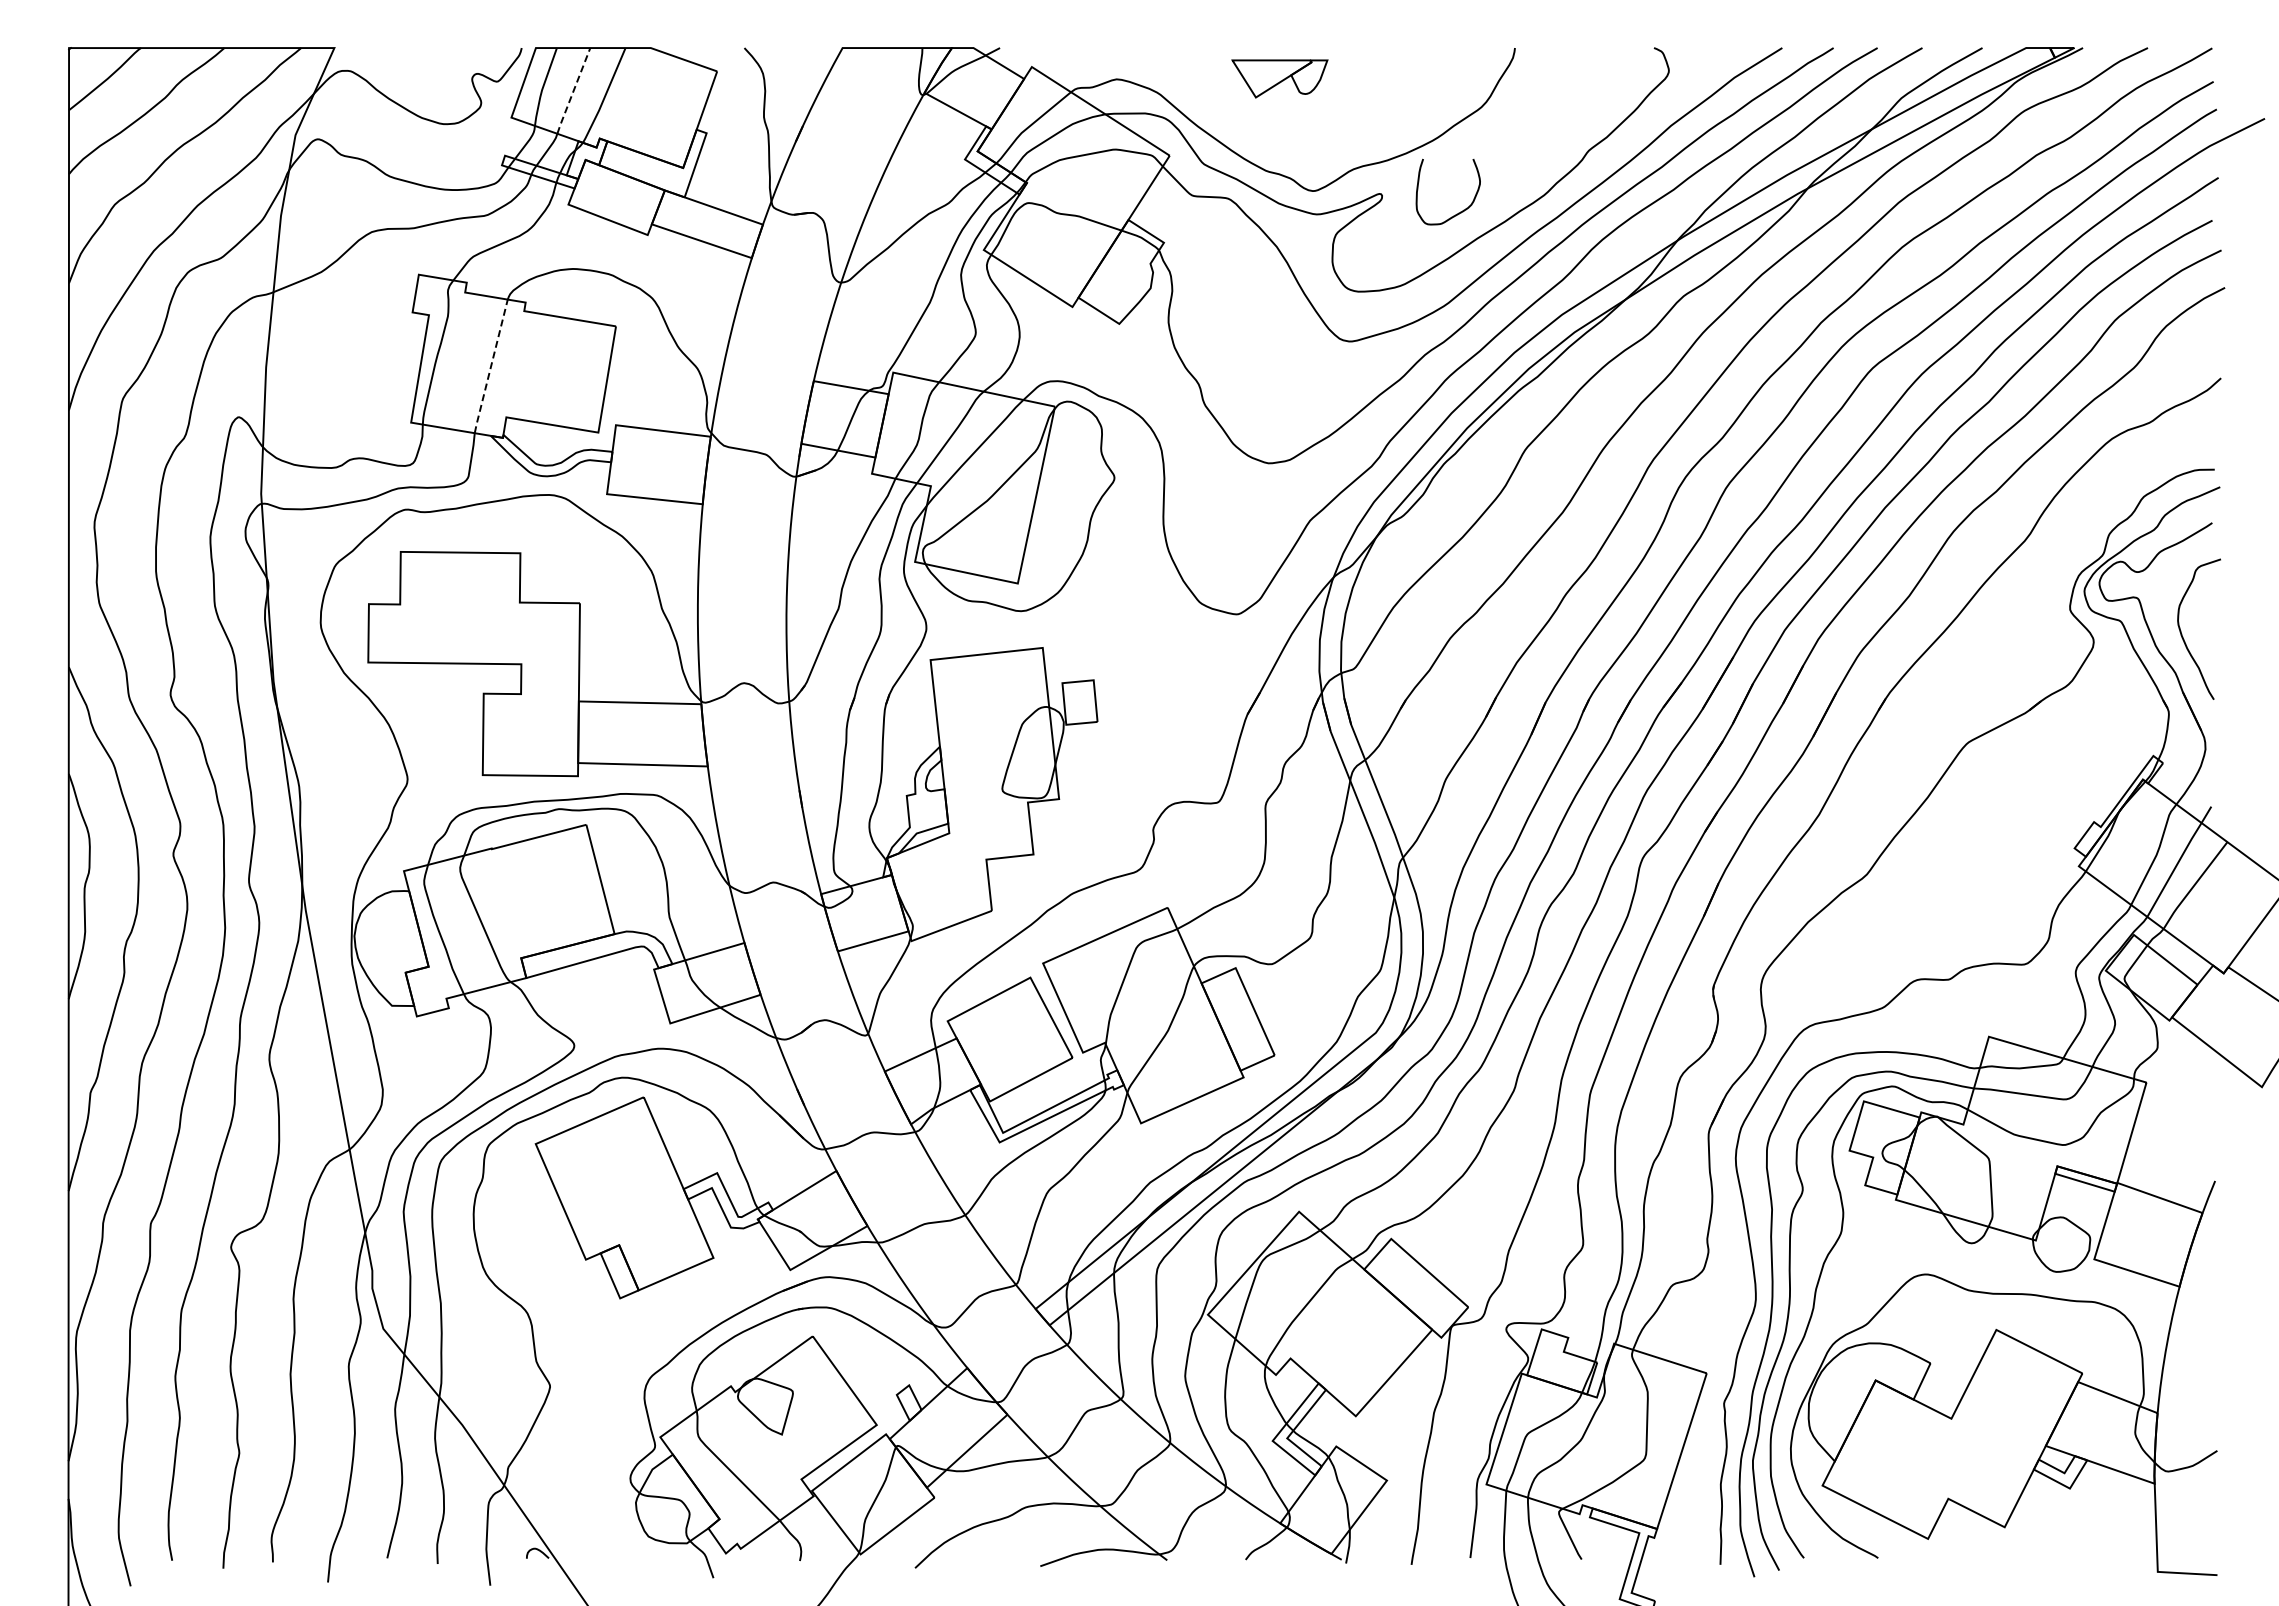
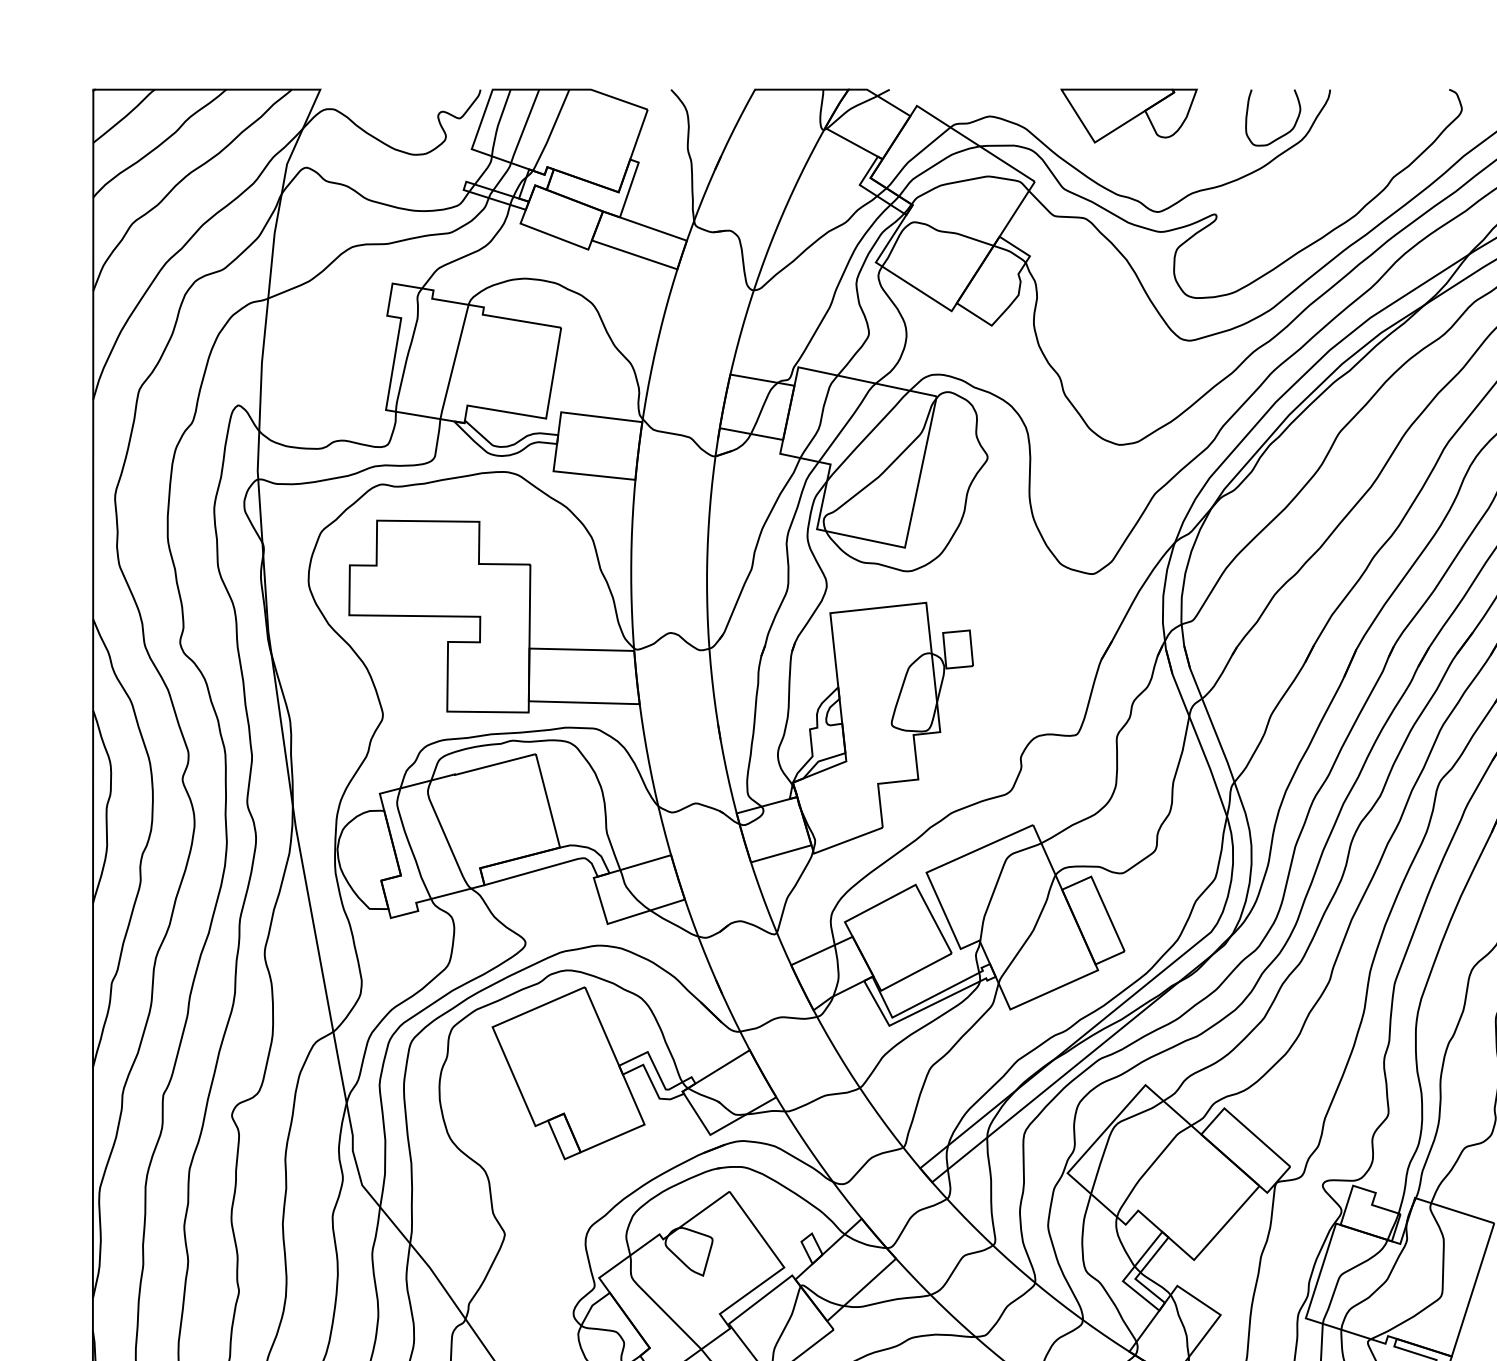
part: (1279, 78) -> (1128, 115), size x1.67
line: (573, 90) -> (524, 125), dashed -> solid
curve: (1458, 212) -> (1281, 135), moved
line: (490, 367) -> (453, 362), dashed -> solid

